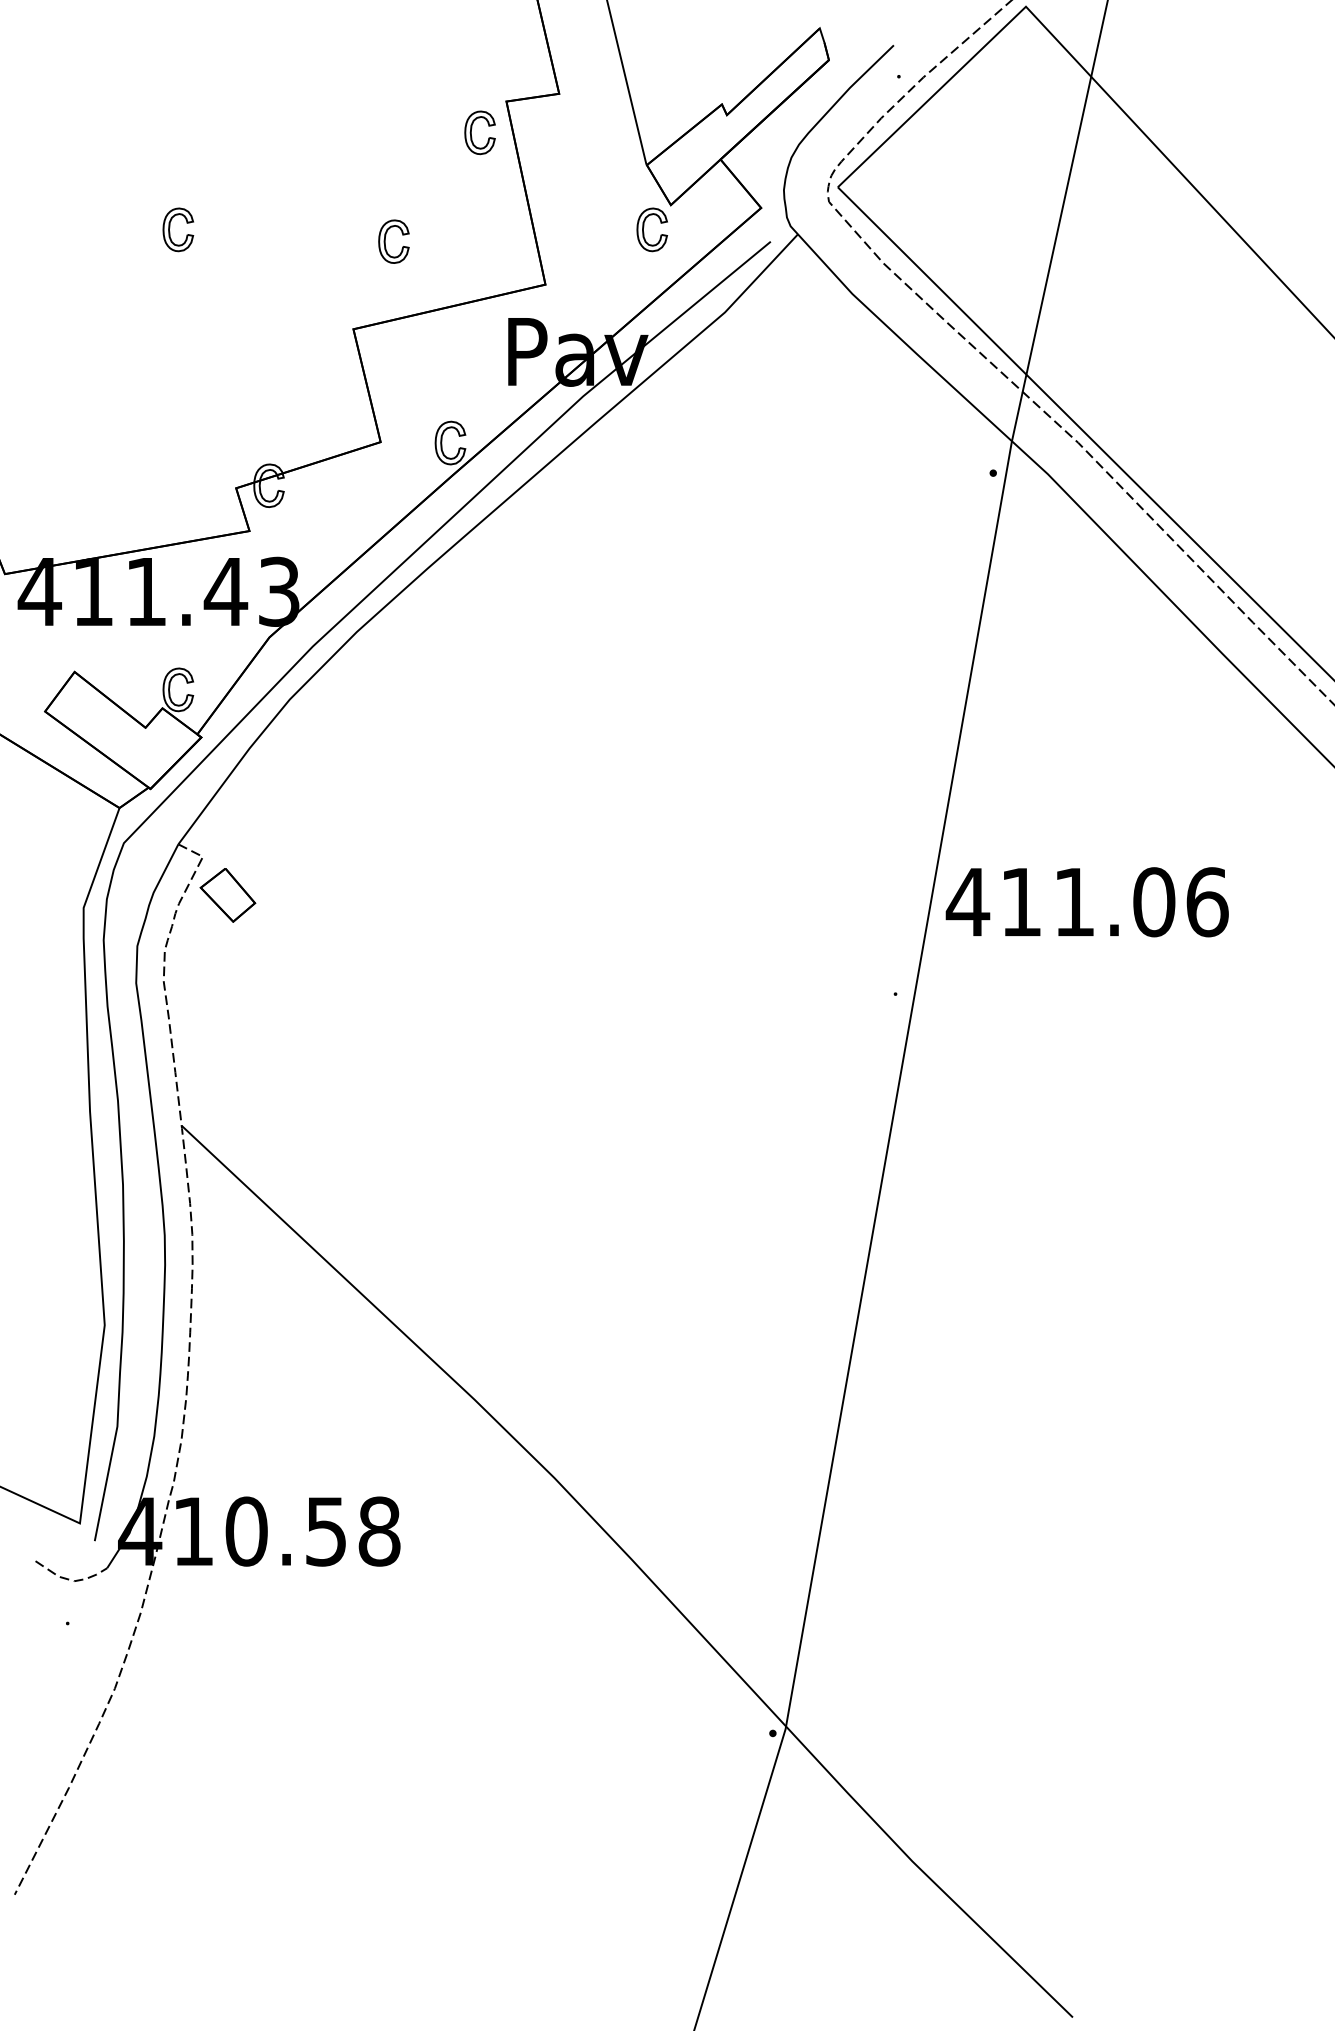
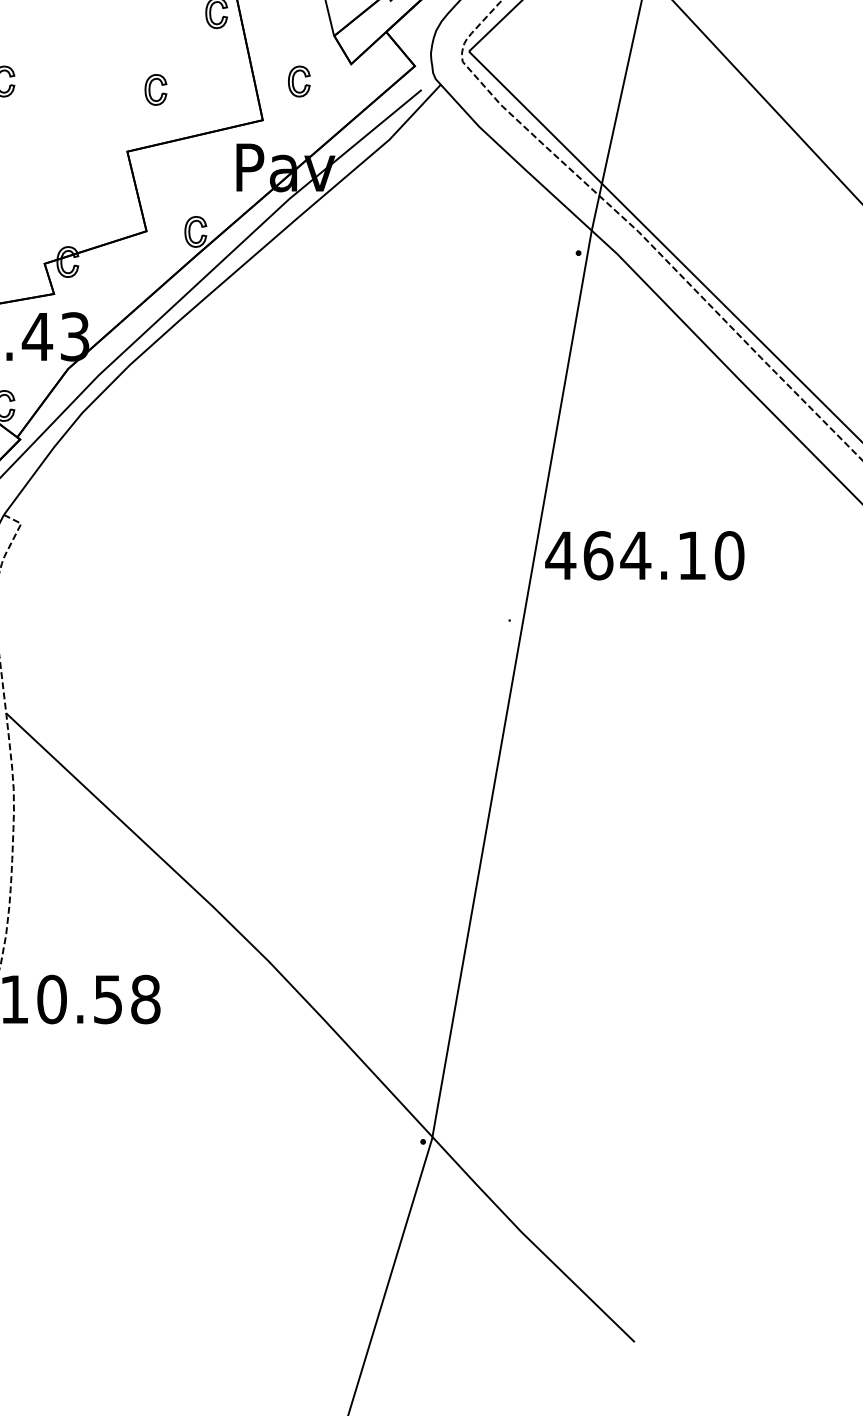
part: (644, 227) -> (293, 79), moved
part: (227, 895) -> (38, 550), removed
text: (1114, 902) -> (664, 555), 411.06 -> 464.10

